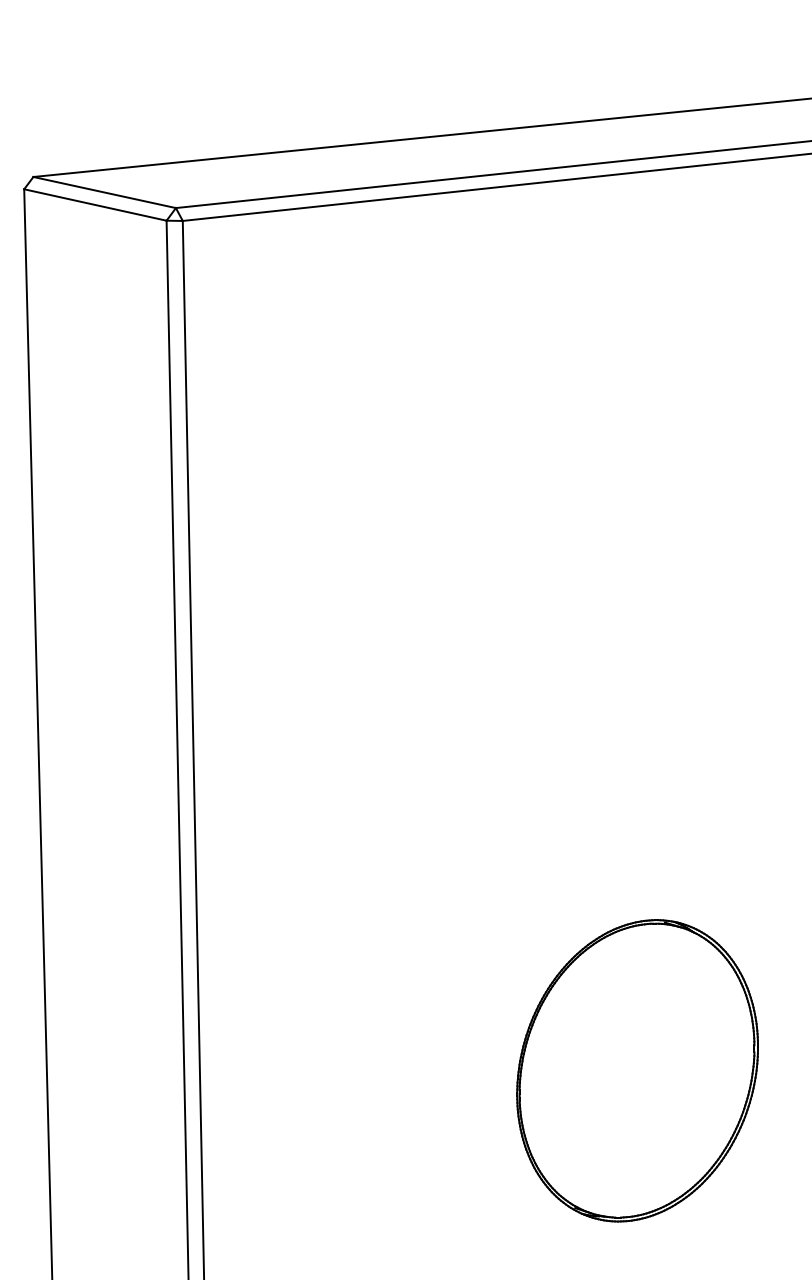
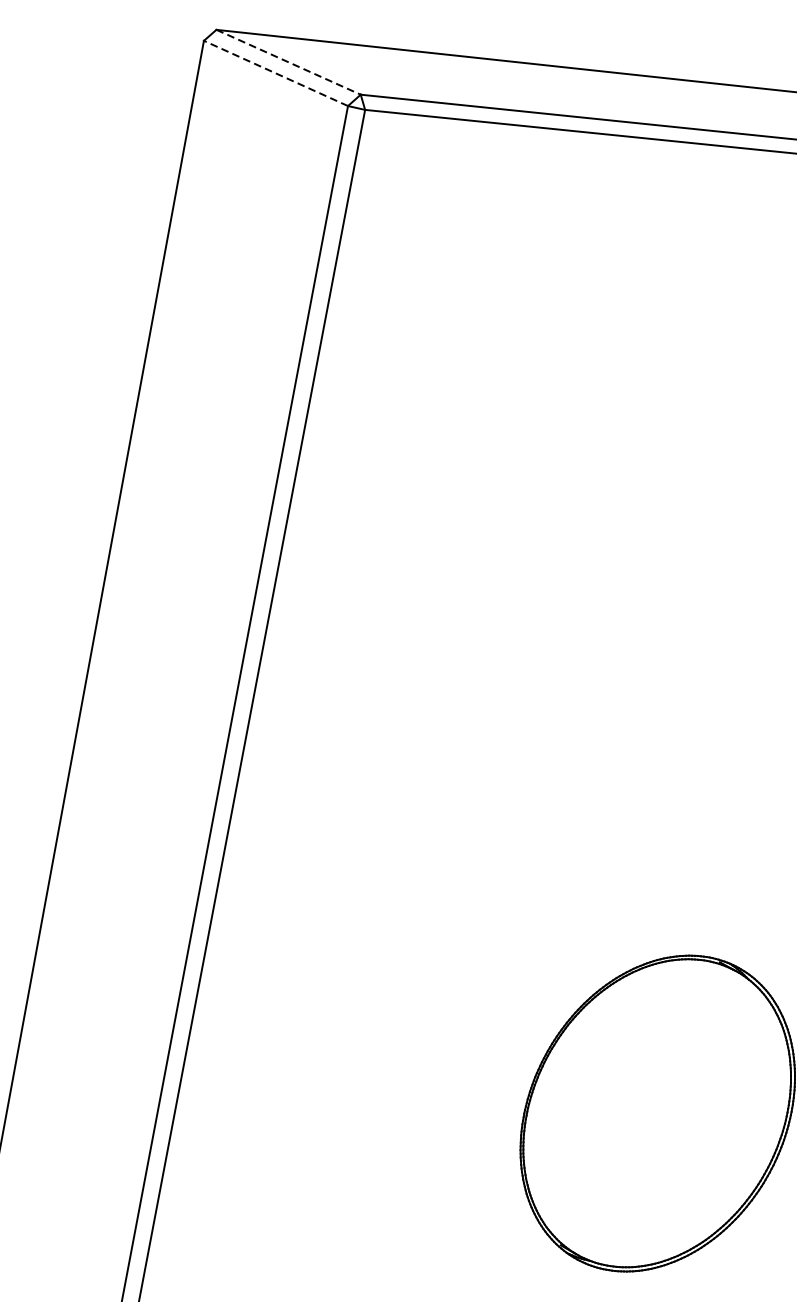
line: (104, 192) -> (288, 62), solid -> dashed
line: (95, 205) -> (275, 73), solid -> dashed

